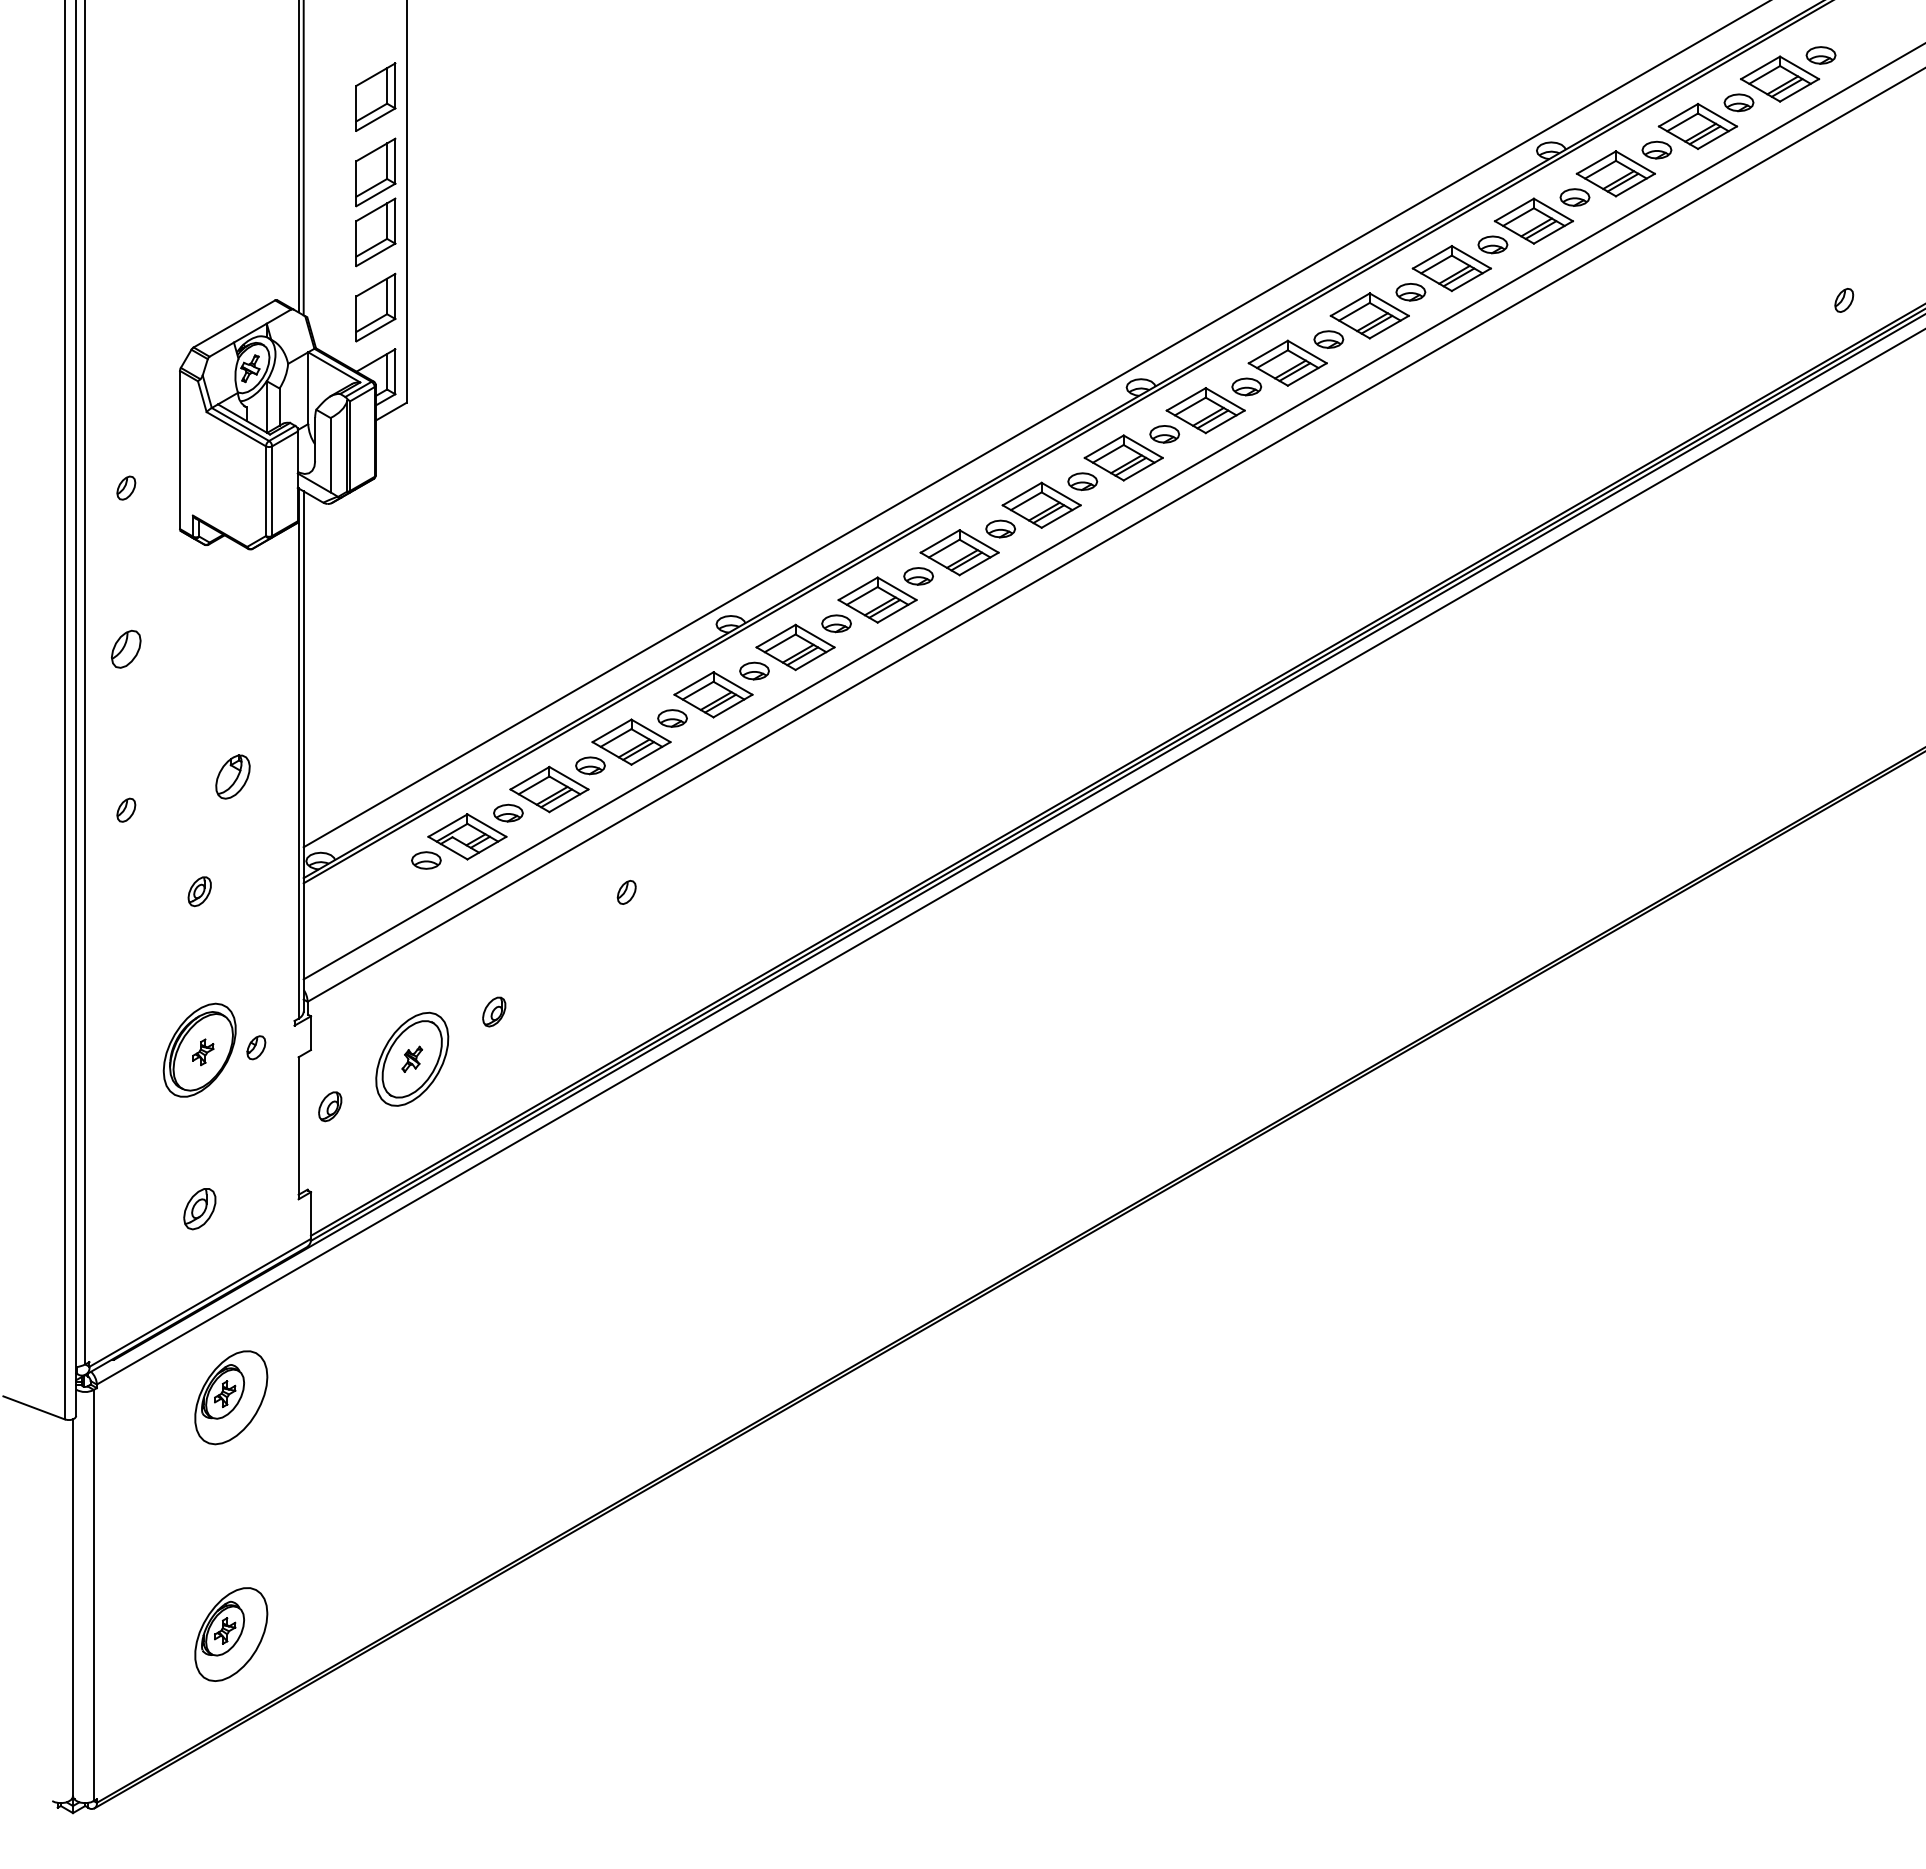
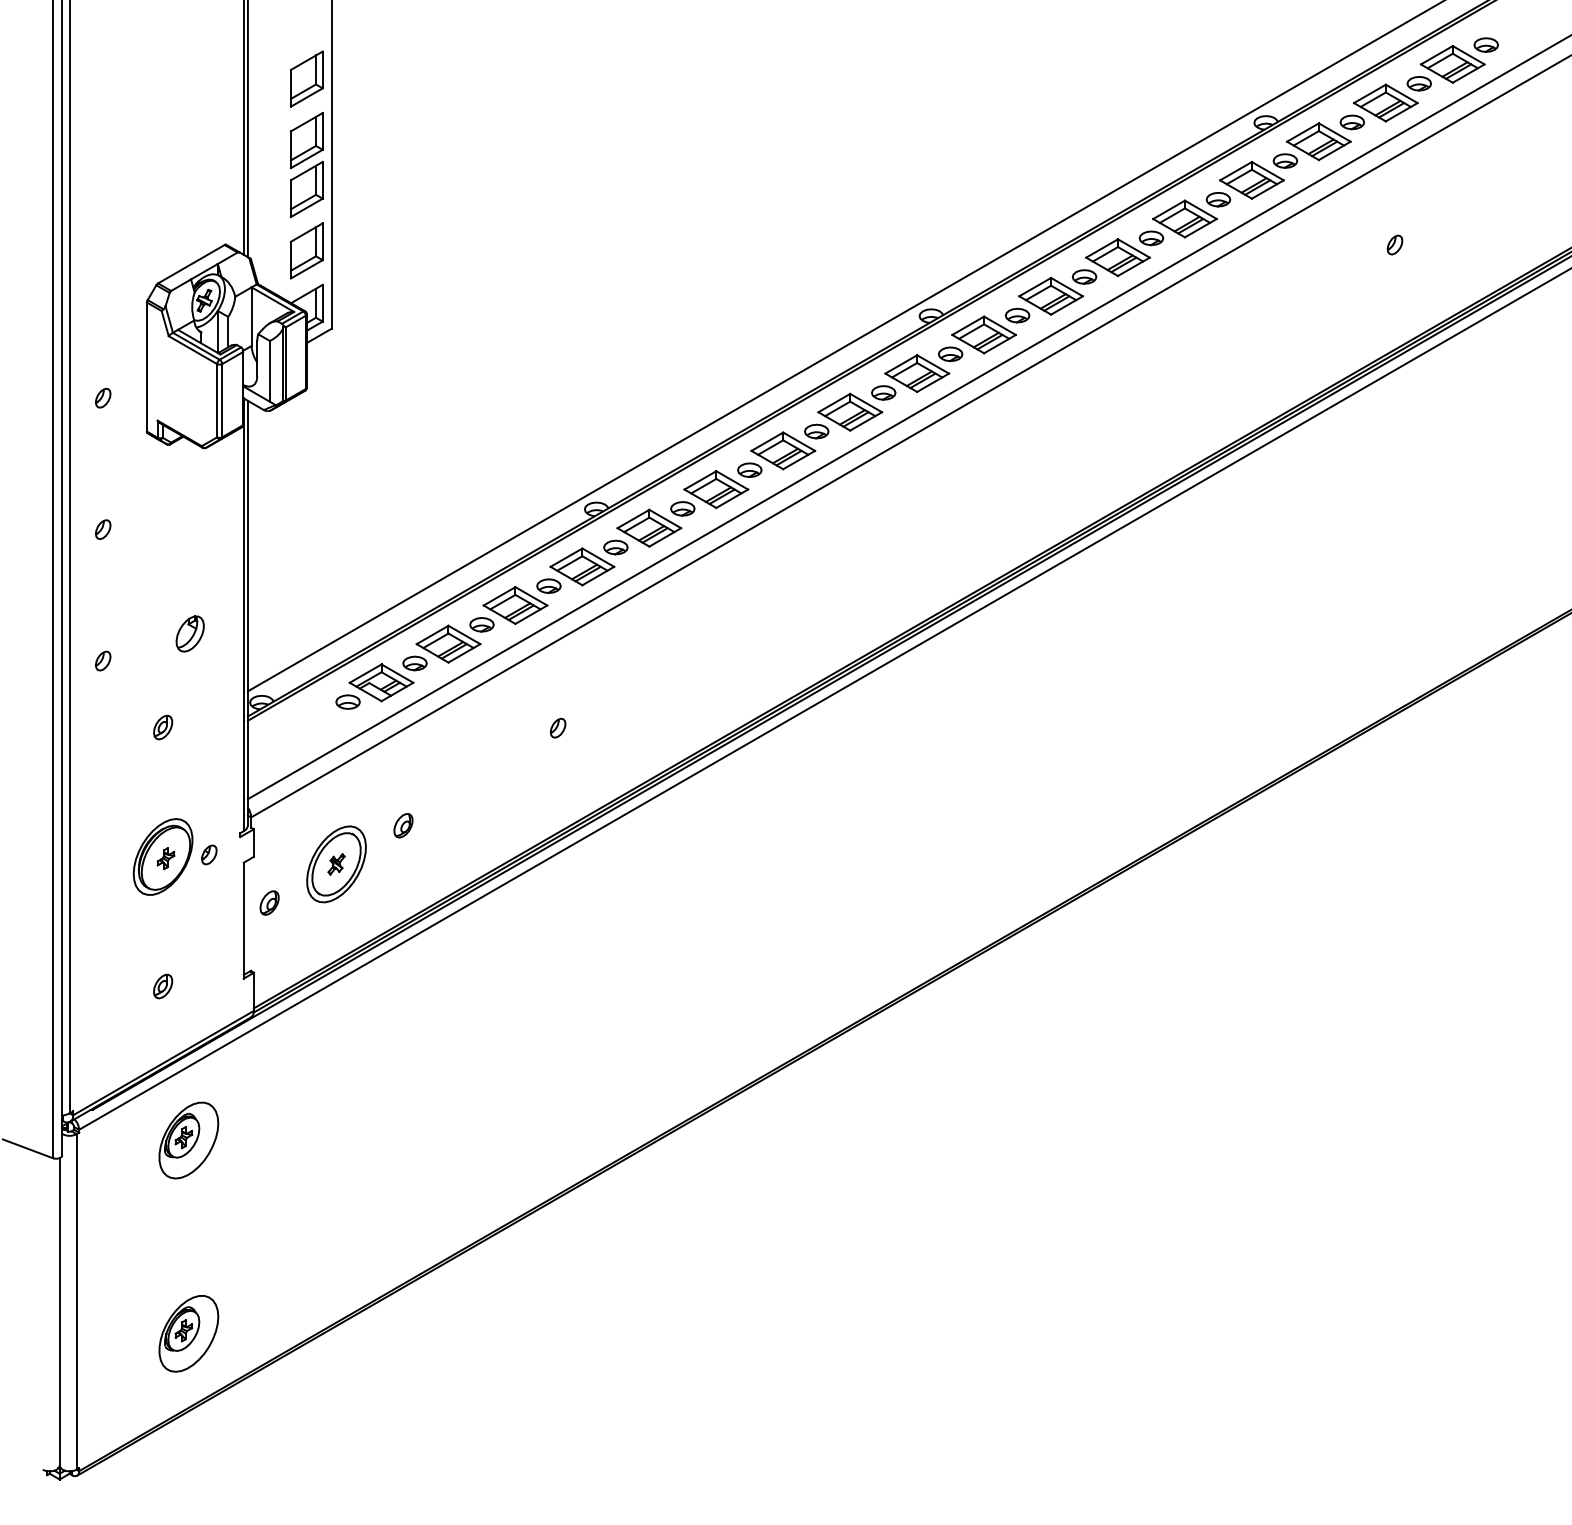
part: (1844, 300) -> (1395, 245), moved
part: (126, 648) -> (103, 529), size x0.62
part: (626, 892) -> (557, 728), moved
part: (199, 1208) -> (162, 986), size x0.71

